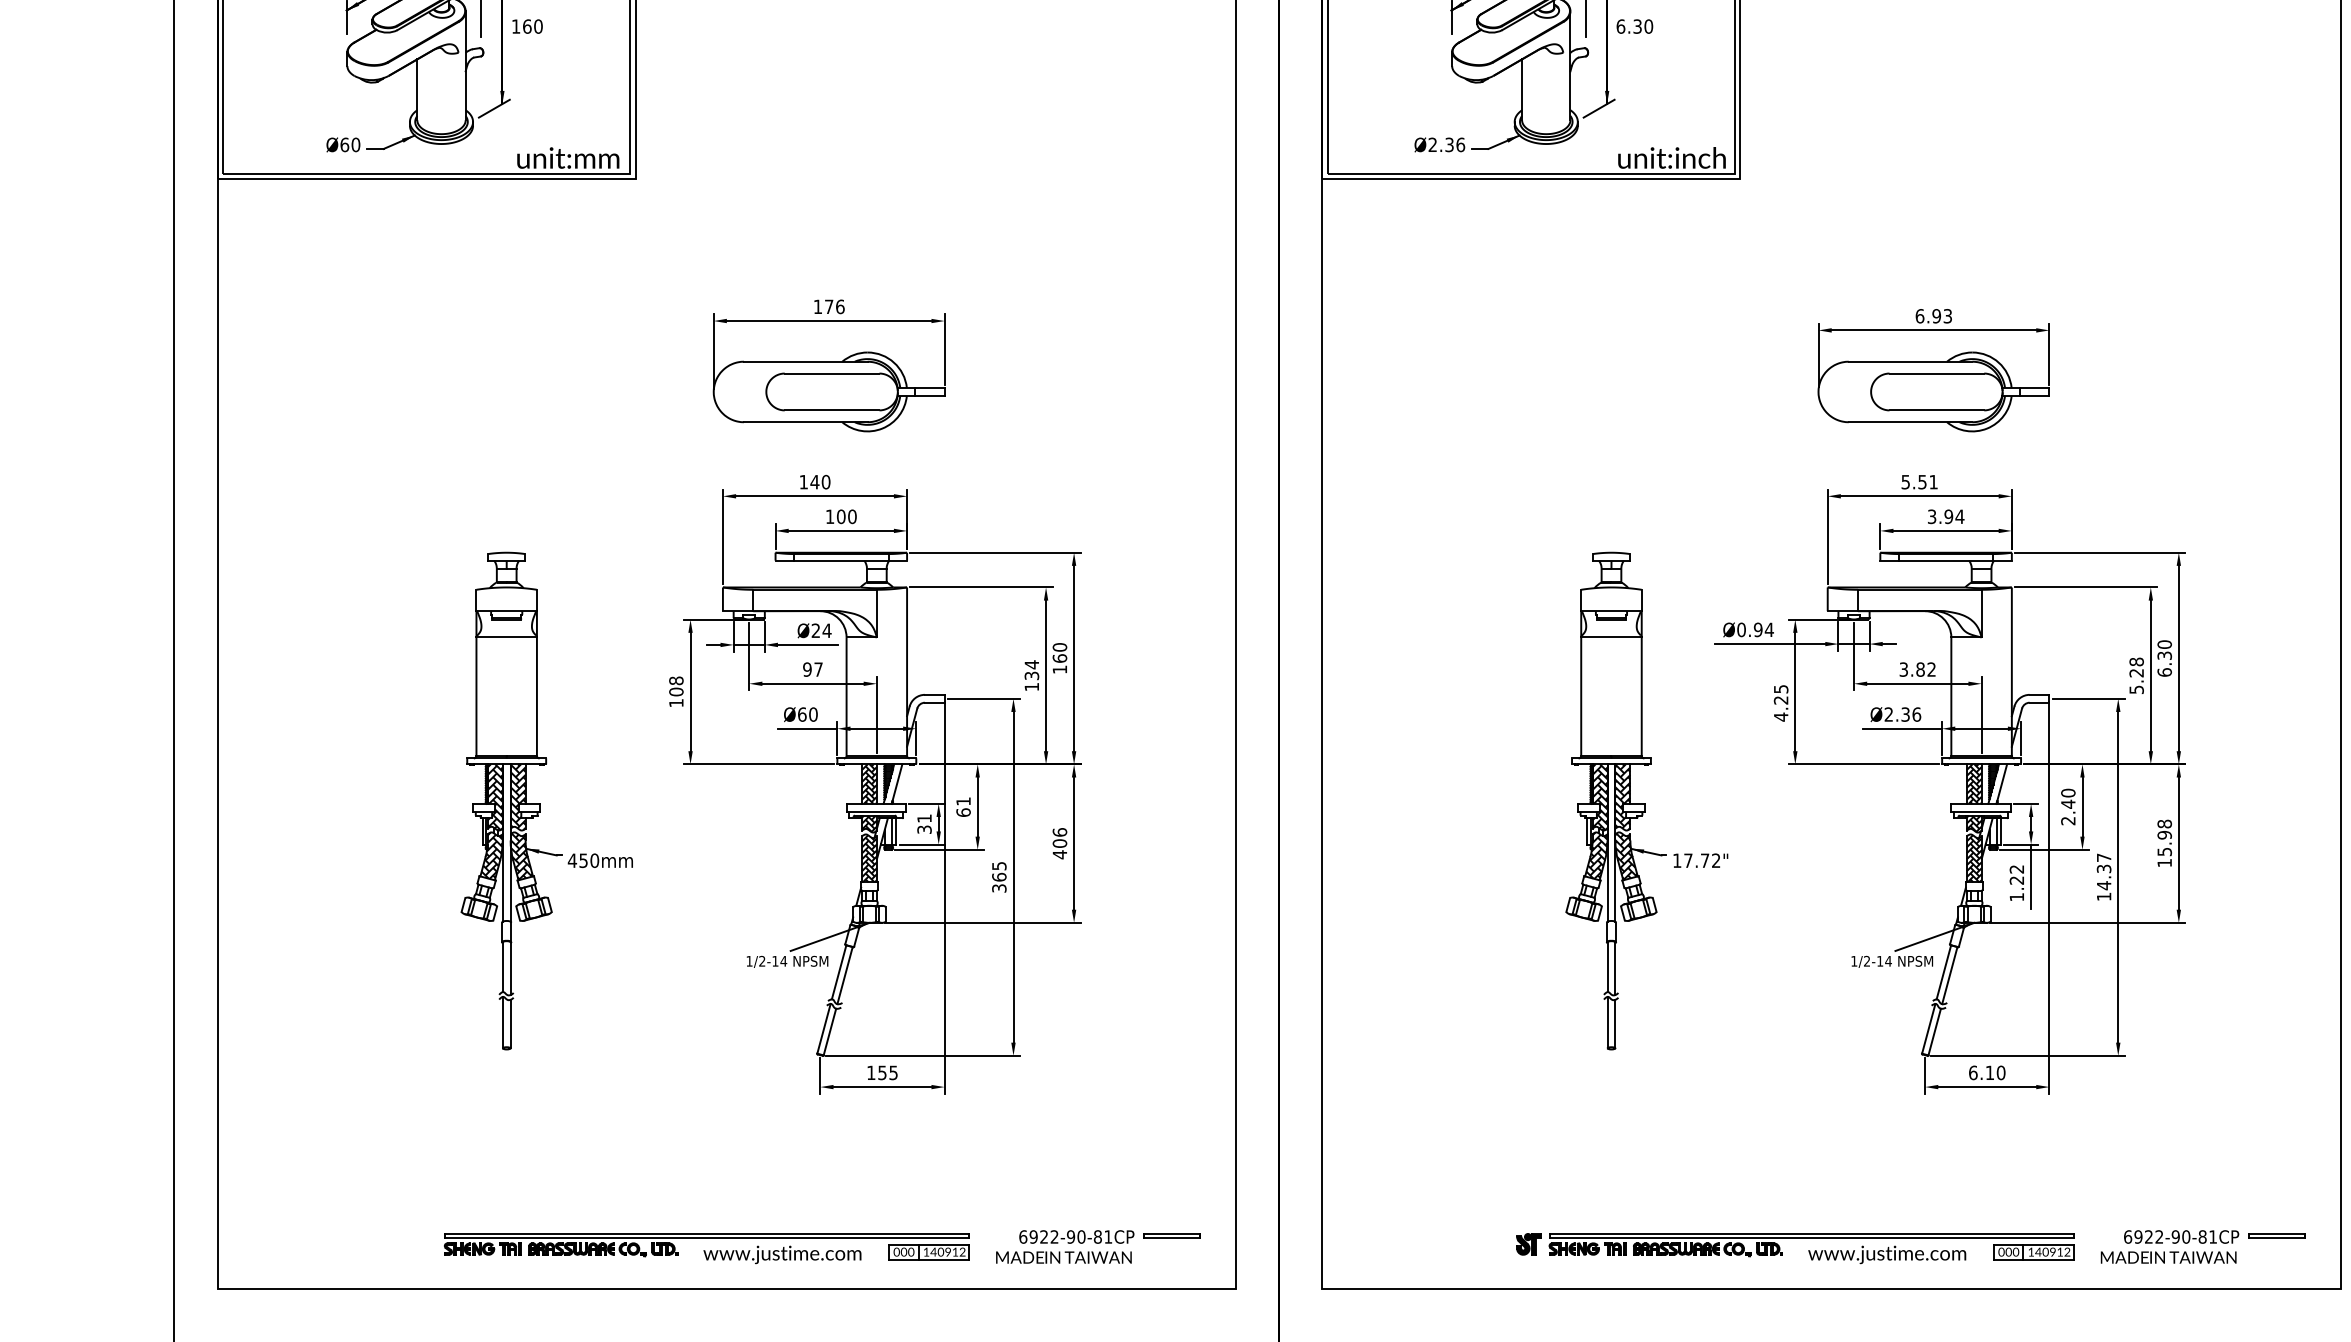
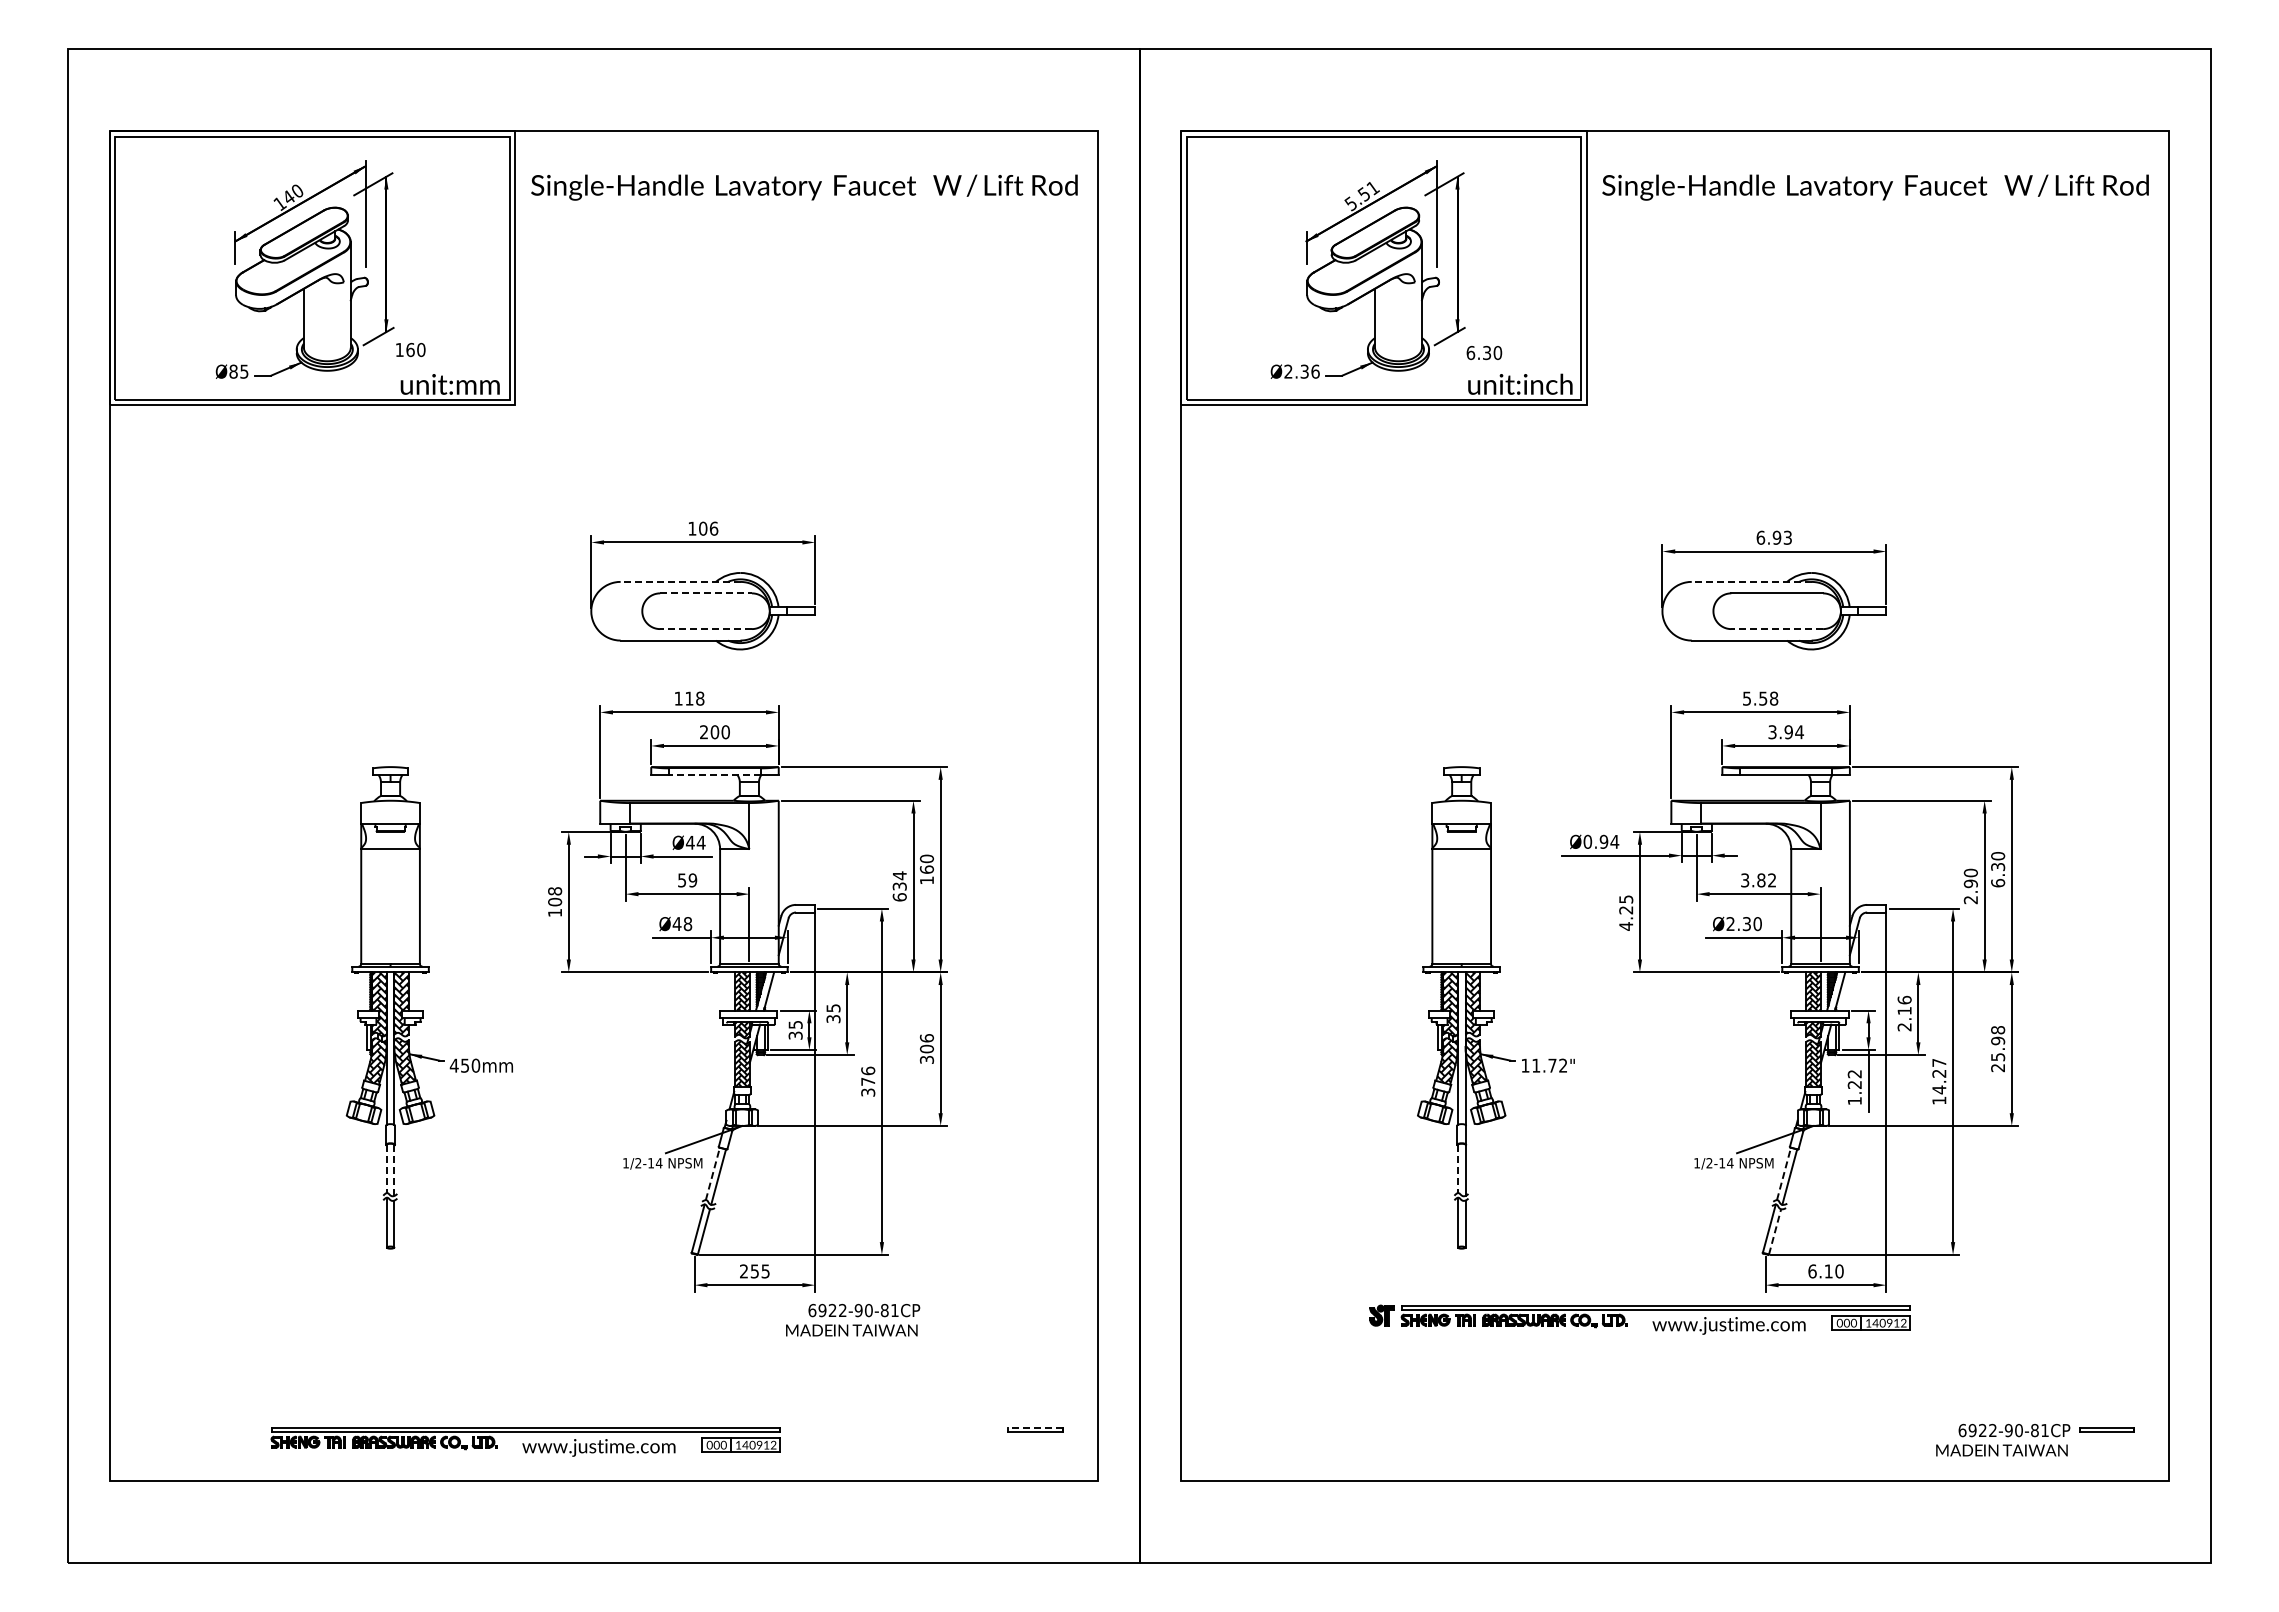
text: (527, 26) -> (410, 349), moved
text: (1634, 26) -> (1484, 352), moved
text: (349, 144) -> (238, 371), Ø60 -> Ø85
text: (829, 306) -> (703, 528), 176 -> 106
line: (805, 361) -> (680, 581), solid -> dashed
line: (1910, 361) -> (1751, 581), solid -> dashed
line: (832, 373) -> (706, 593), solid -> dashed
line: (832, 410) -> (706, 629), solid -> dashed
line: (1937, 410) -> (1777, 629), solid -> dashed
text: (820, 481) -> (694, 698), 140 -> 118
text: (1934, 481) -> (1774, 698), 5.51 -> 5.58
text: (829, 517) -> (703, 732), 100 -> 200
line: (840, 560) -> (714, 774), solid -> dashed
text: (815, 630) -> (689, 842), Ø24 -> Ø44
text: (812, 669) -> (687, 880), 97 -> 59
text: (2136, 675) -> (1970, 886), 5.28 -> 2.90
text: (1031, 687) -> (899, 897), 134 -> 634
text: (1916, 714) -> (1757, 923), Ø2.36 -> Ø2.30
text: (807, 715) -> (682, 924), Ø60 -> Ø48
text: (2068, 798) -> (1904, 1005), 2.40 -> 2.16
text: (963, 806) -> (833, 1013), 61 -> 35
text: (924, 818) -> (795, 1024), 31 -> 35
text: (1059, 854) -> (926, 1059), 406 -> 306
text: (1688, 860) -> (1536, 1065), 17.72" -> 11.72"
text: (2164, 863) -> (1997, 1068), 15.98 -> 25.98
text: (2104, 868) -> (1939, 1073), 14.37 -> 14.27
text: (999, 870) -> (868, 1075), 365 -> 376
line: (502, 967) -> (386, 1169), solid -> dashed
line: (1607, 967) -> (1457, 1169), solid -> dashed
line: (510, 968) -> (394, 1170), solid -> dashed
line: (839, 971) -> (713, 1173), solid -> dashed
line: (1944, 971) -> (1784, 1173), solid -> dashed
line: (1935, 1031) -> (1775, 1231), solid -> dashed
text: (870, 1072) -> (743, 1271), 155 -> 255
line: (1171, 1233) -> (1035, 1427), solid -> dashed
part: (1794, 1239) -> (1639, 1310), moved
text: (1065, 1247) -> (853, 1320), moved
part: (706, 1248) -> (525, 1441), moved

